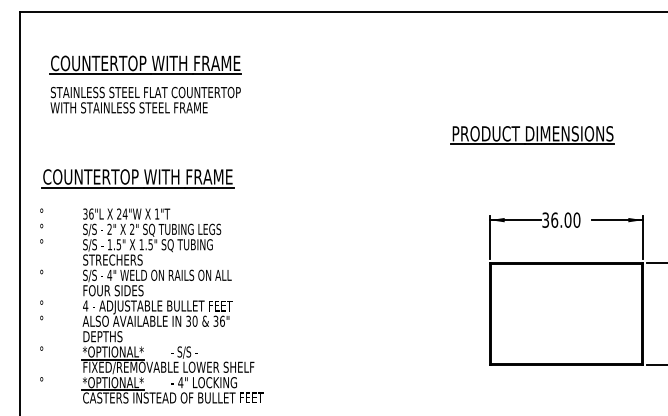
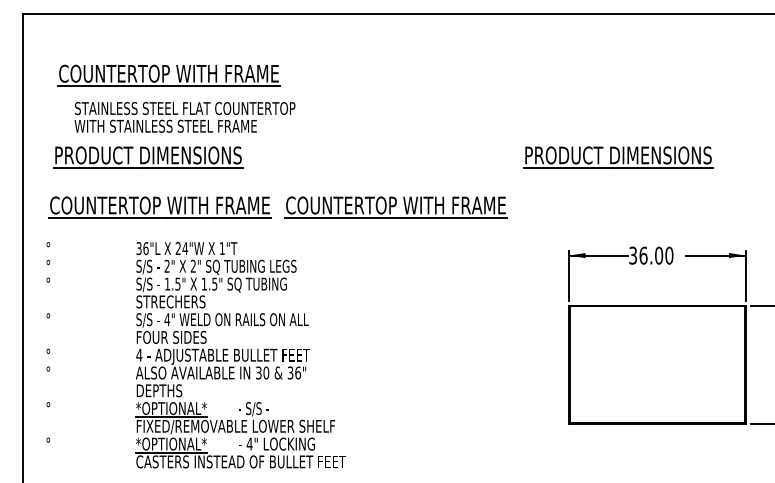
text: (145, 100) -> (184, 117), moved
part: (128, 135) -> (148, 157), added
part: (340, 178) -> (395, 207), added
part: (172, 306) -> (240, 355), moved

